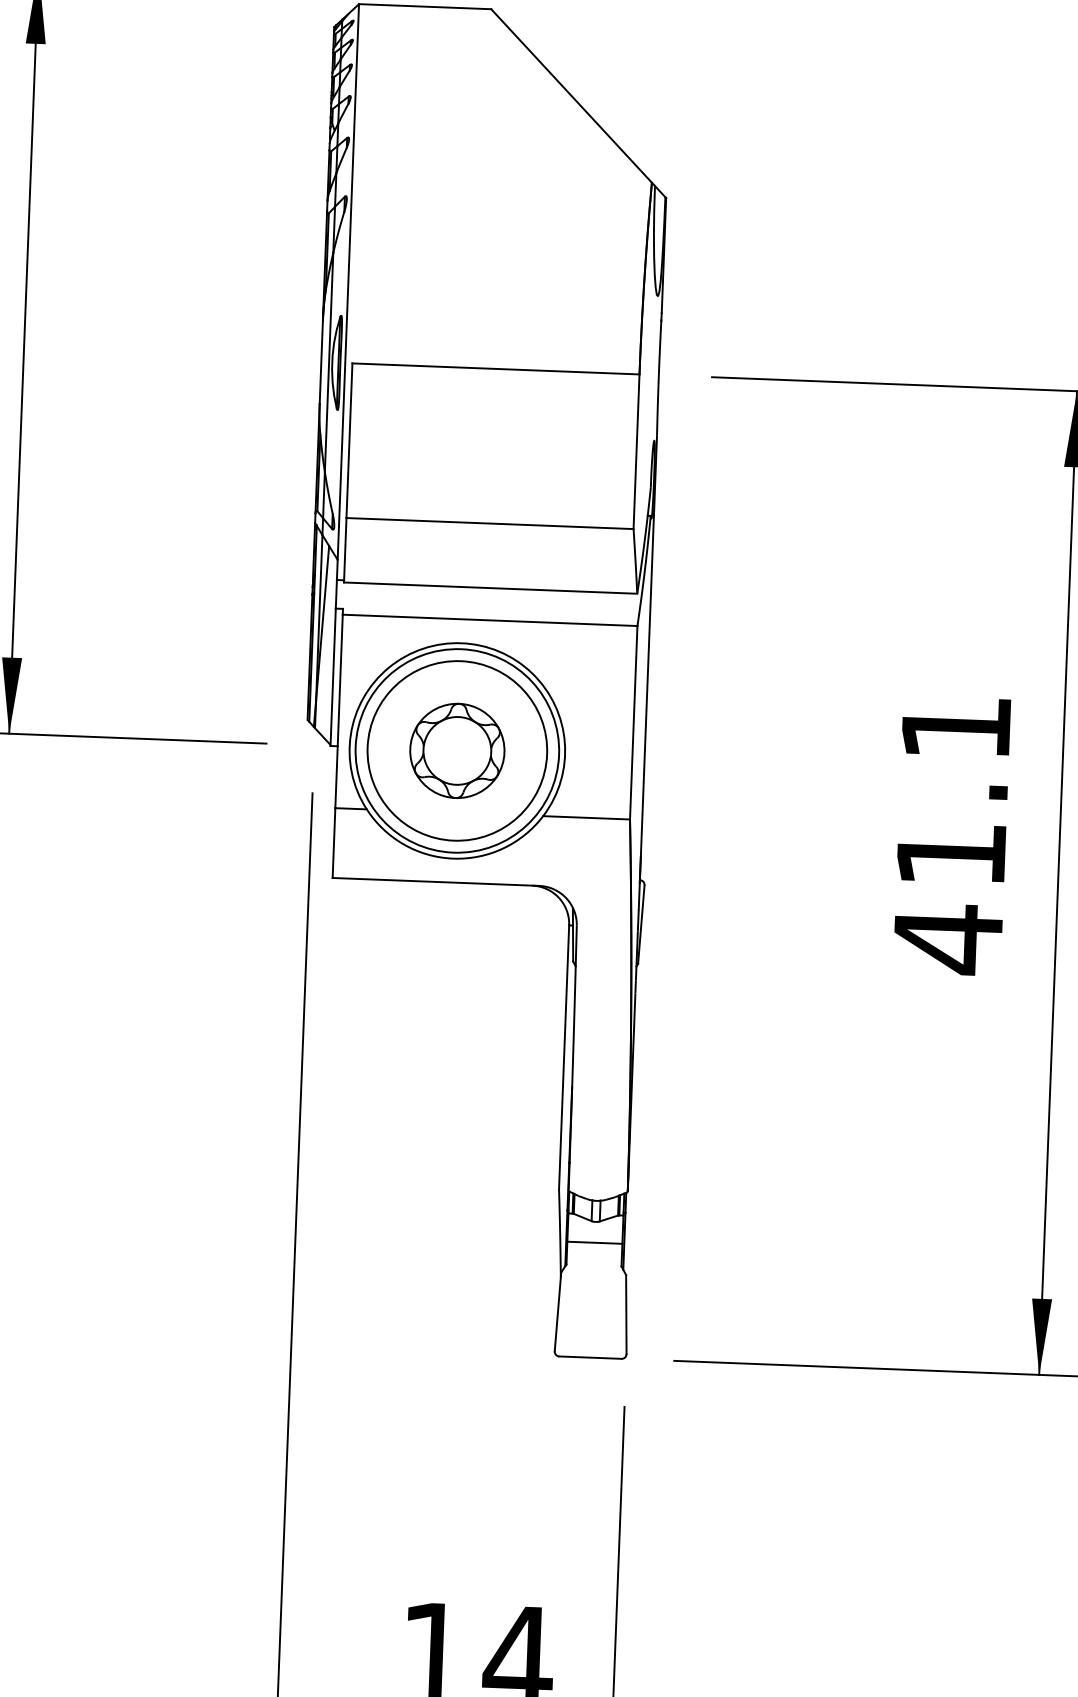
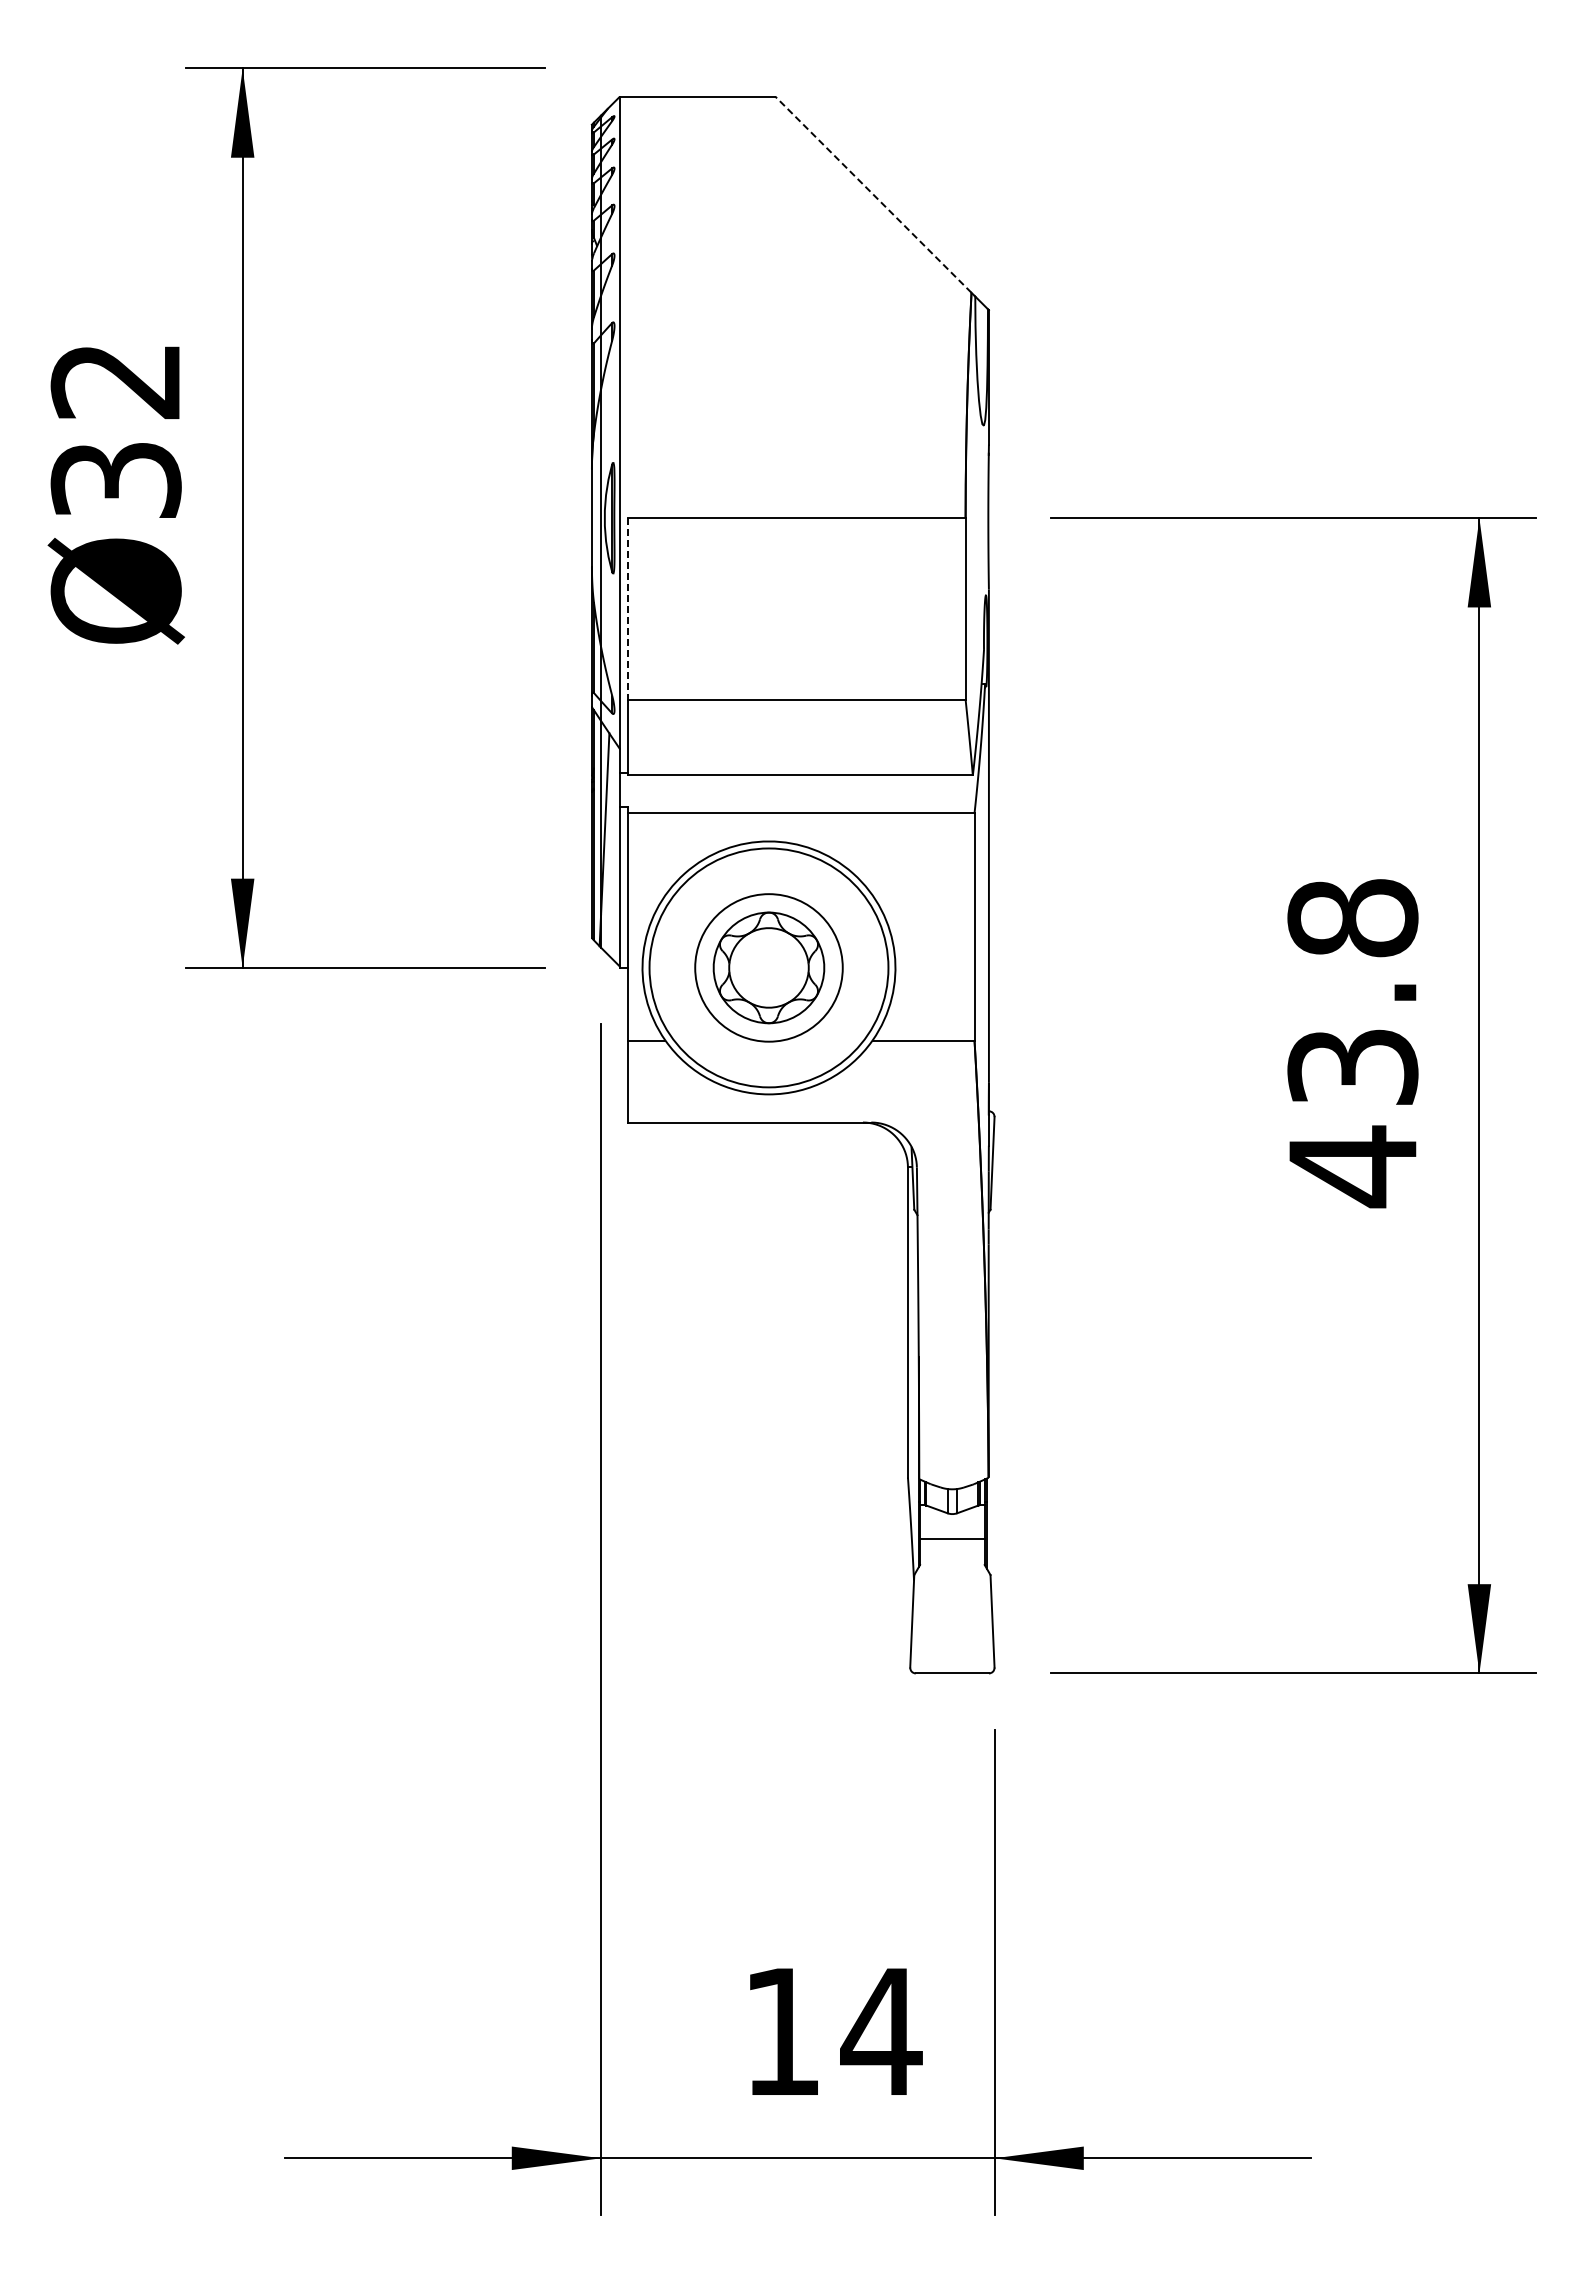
line: (571, 95) -> (873, 194), solid -> dashed
line: (349, 441) -> (628, 609), solid -> dashed
circle: (456, 750) -> (768, 967), size x0.7
text: (953, 790) -> (1352, 991), 41.1 -> 43.8

